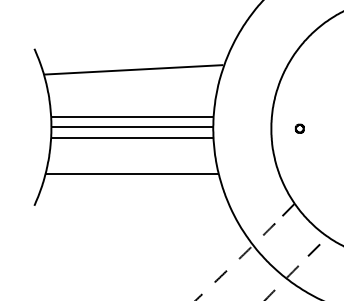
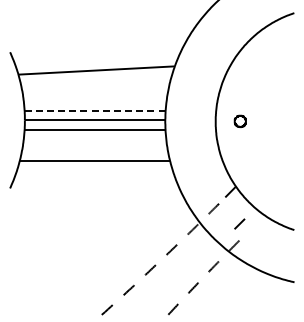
line: (132, 117) -> (95, 111), solid -> dashed
part: (299, 128) -> (240, 121), size x1.6
line: (313, 249) -> (239, 223), moved

